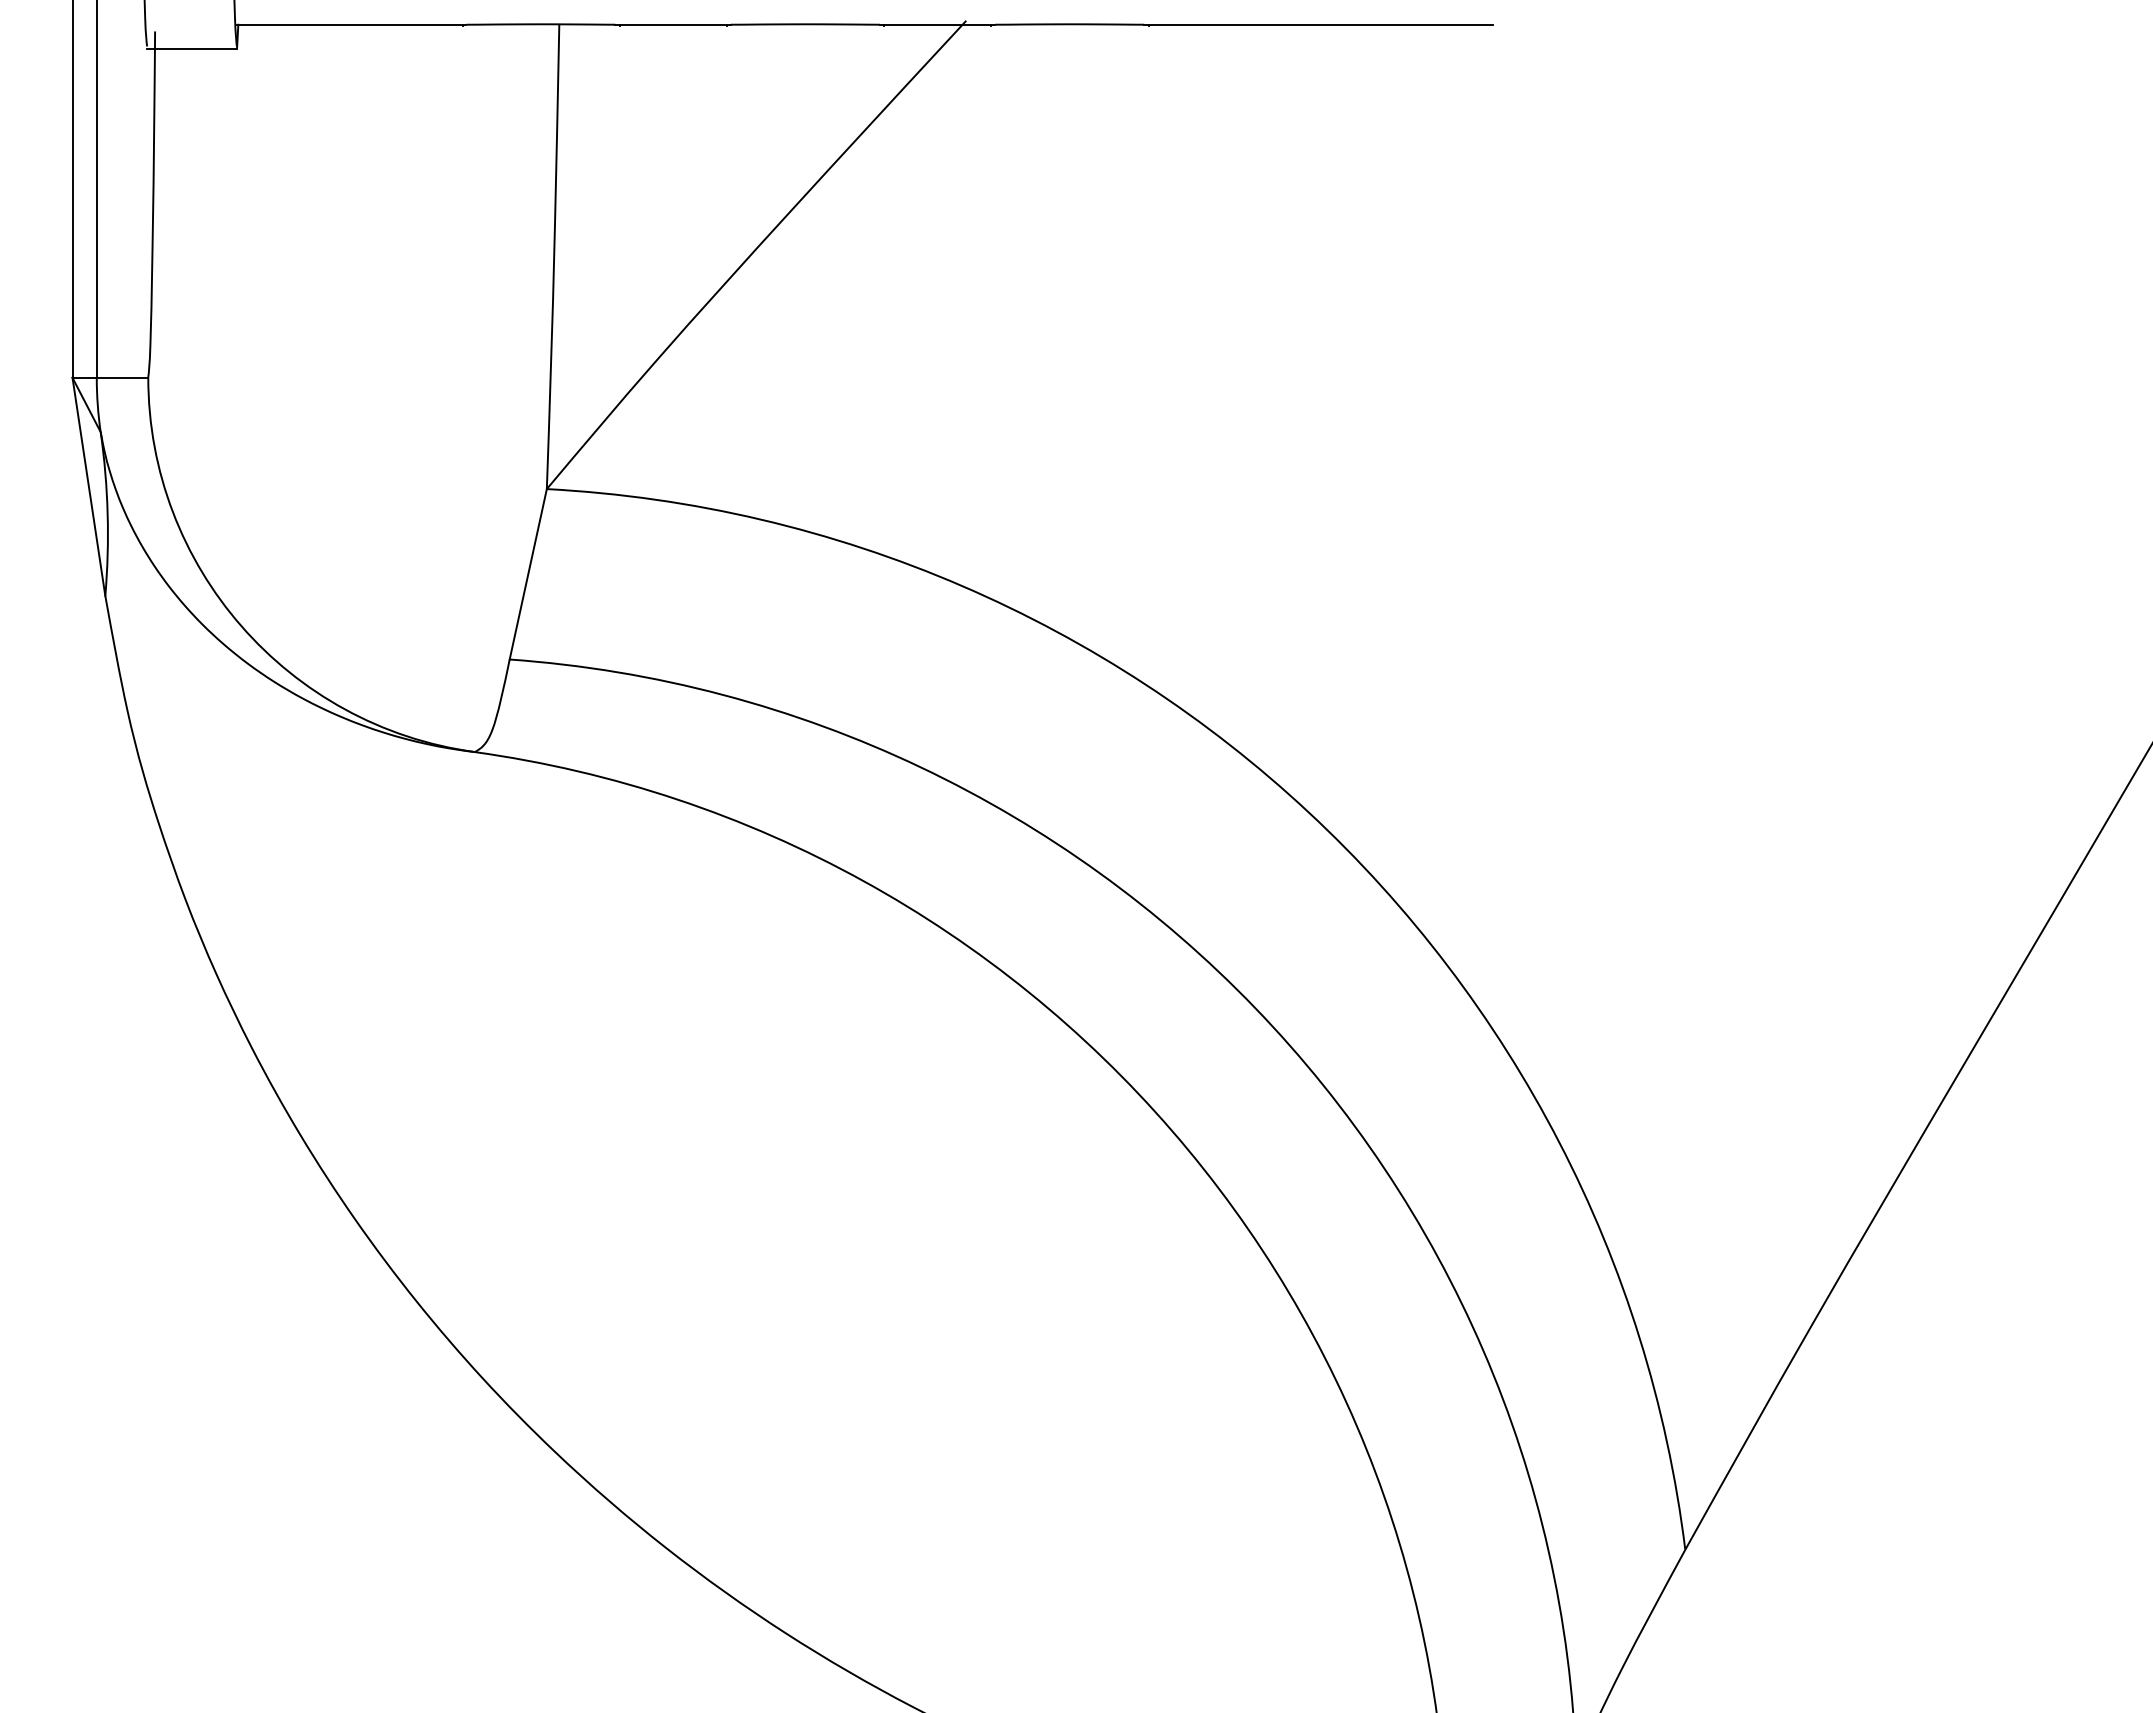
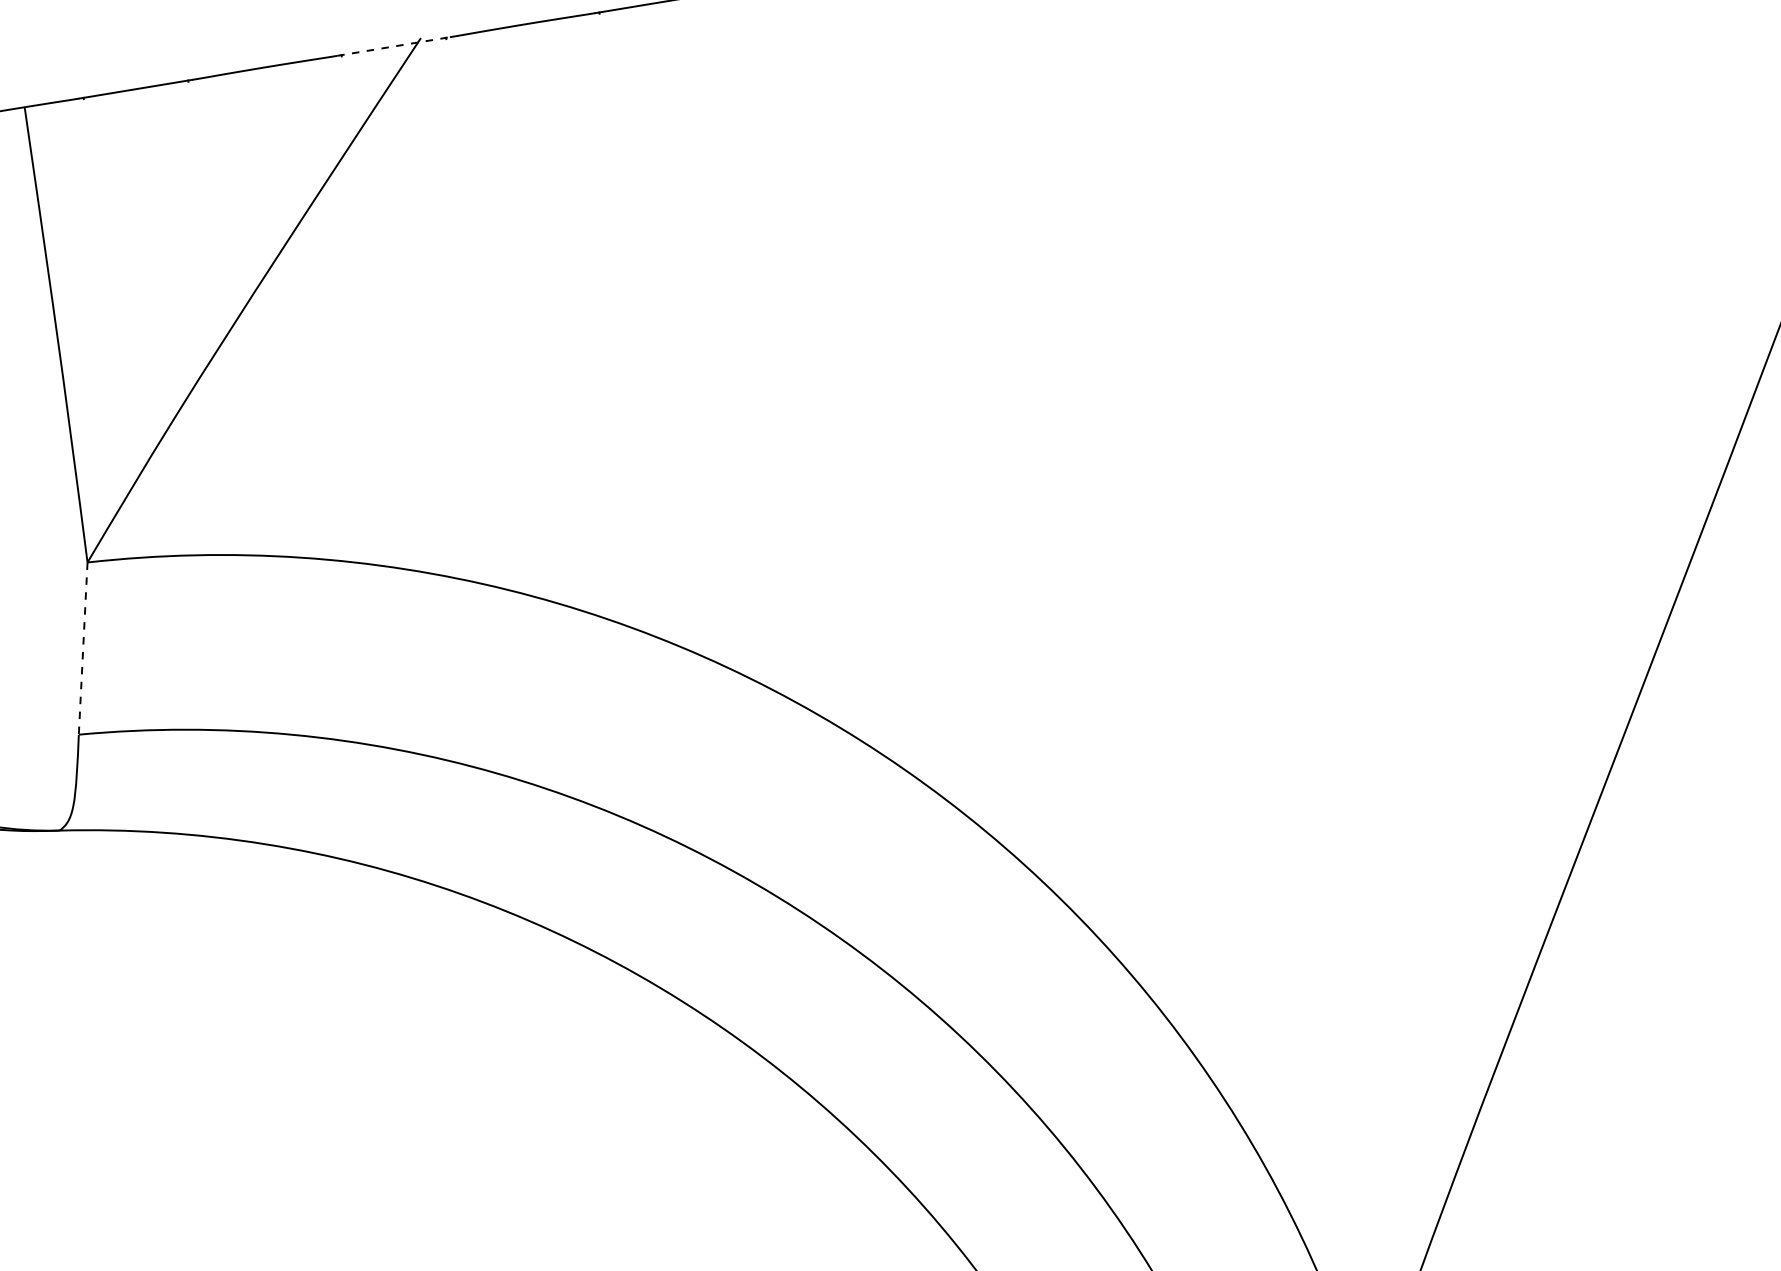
line: (937, 24) -> (393, 46), solid -> dashed
line: (528, 574) -> (83, 648), solid -> dashed

